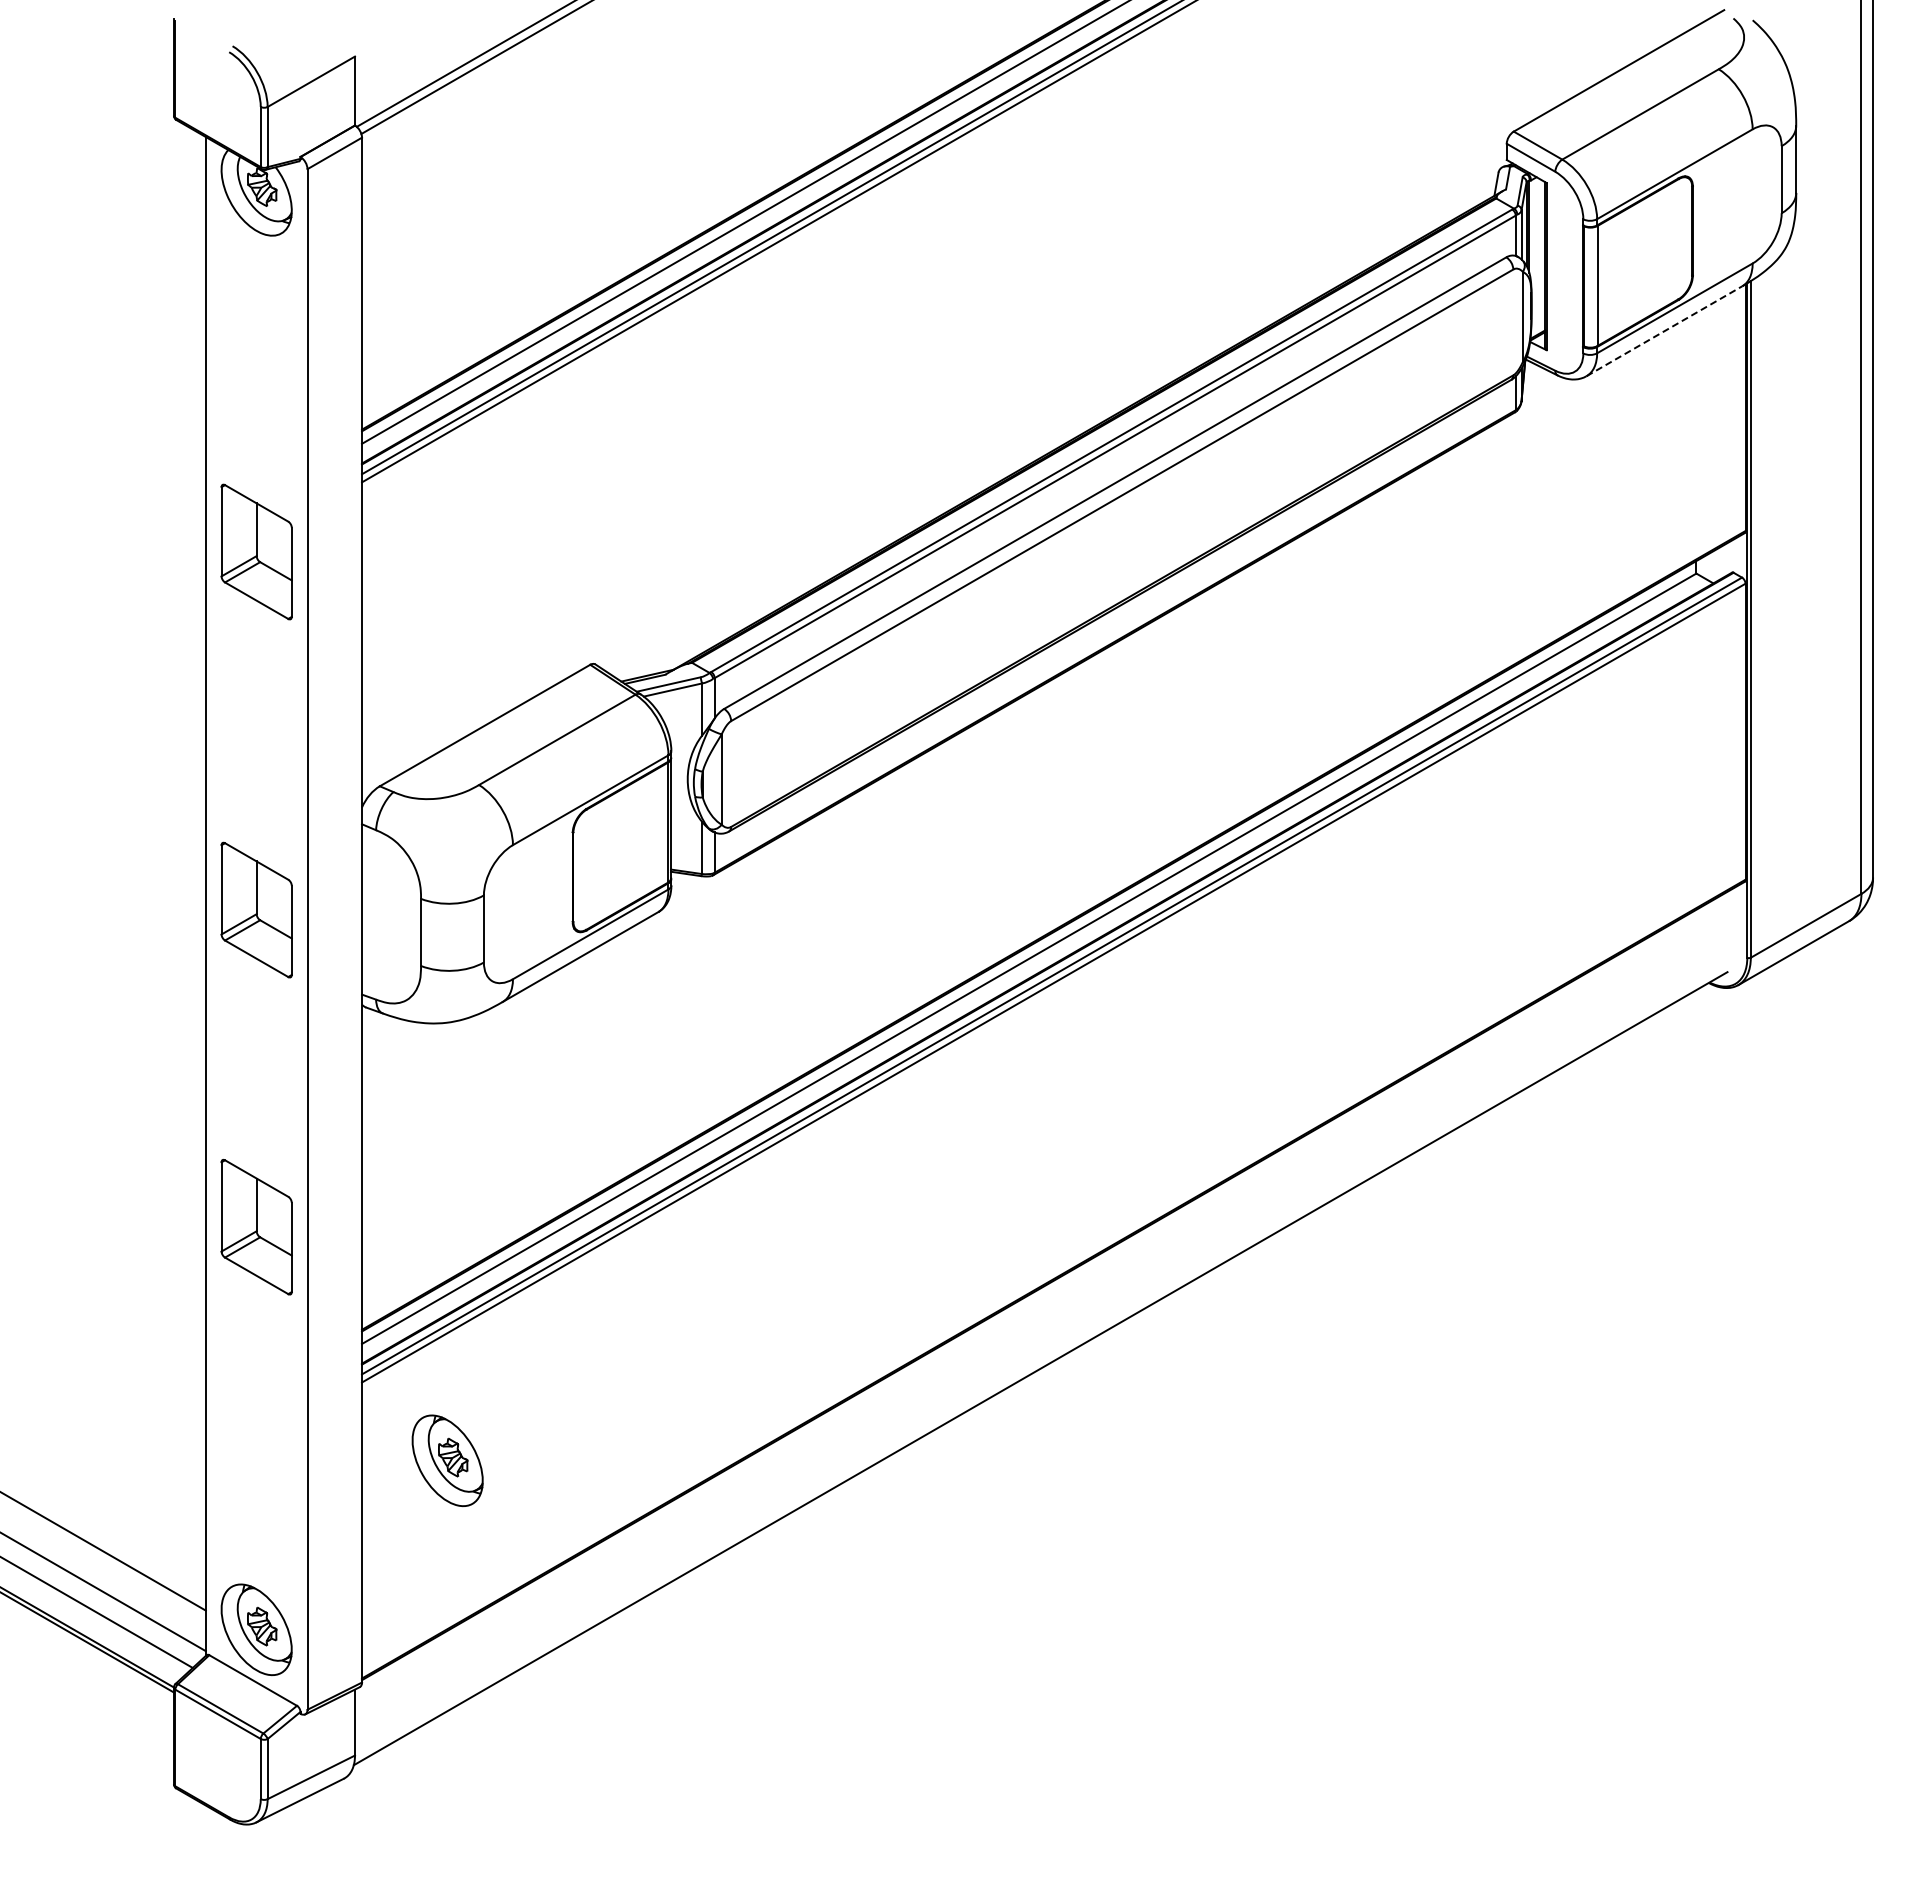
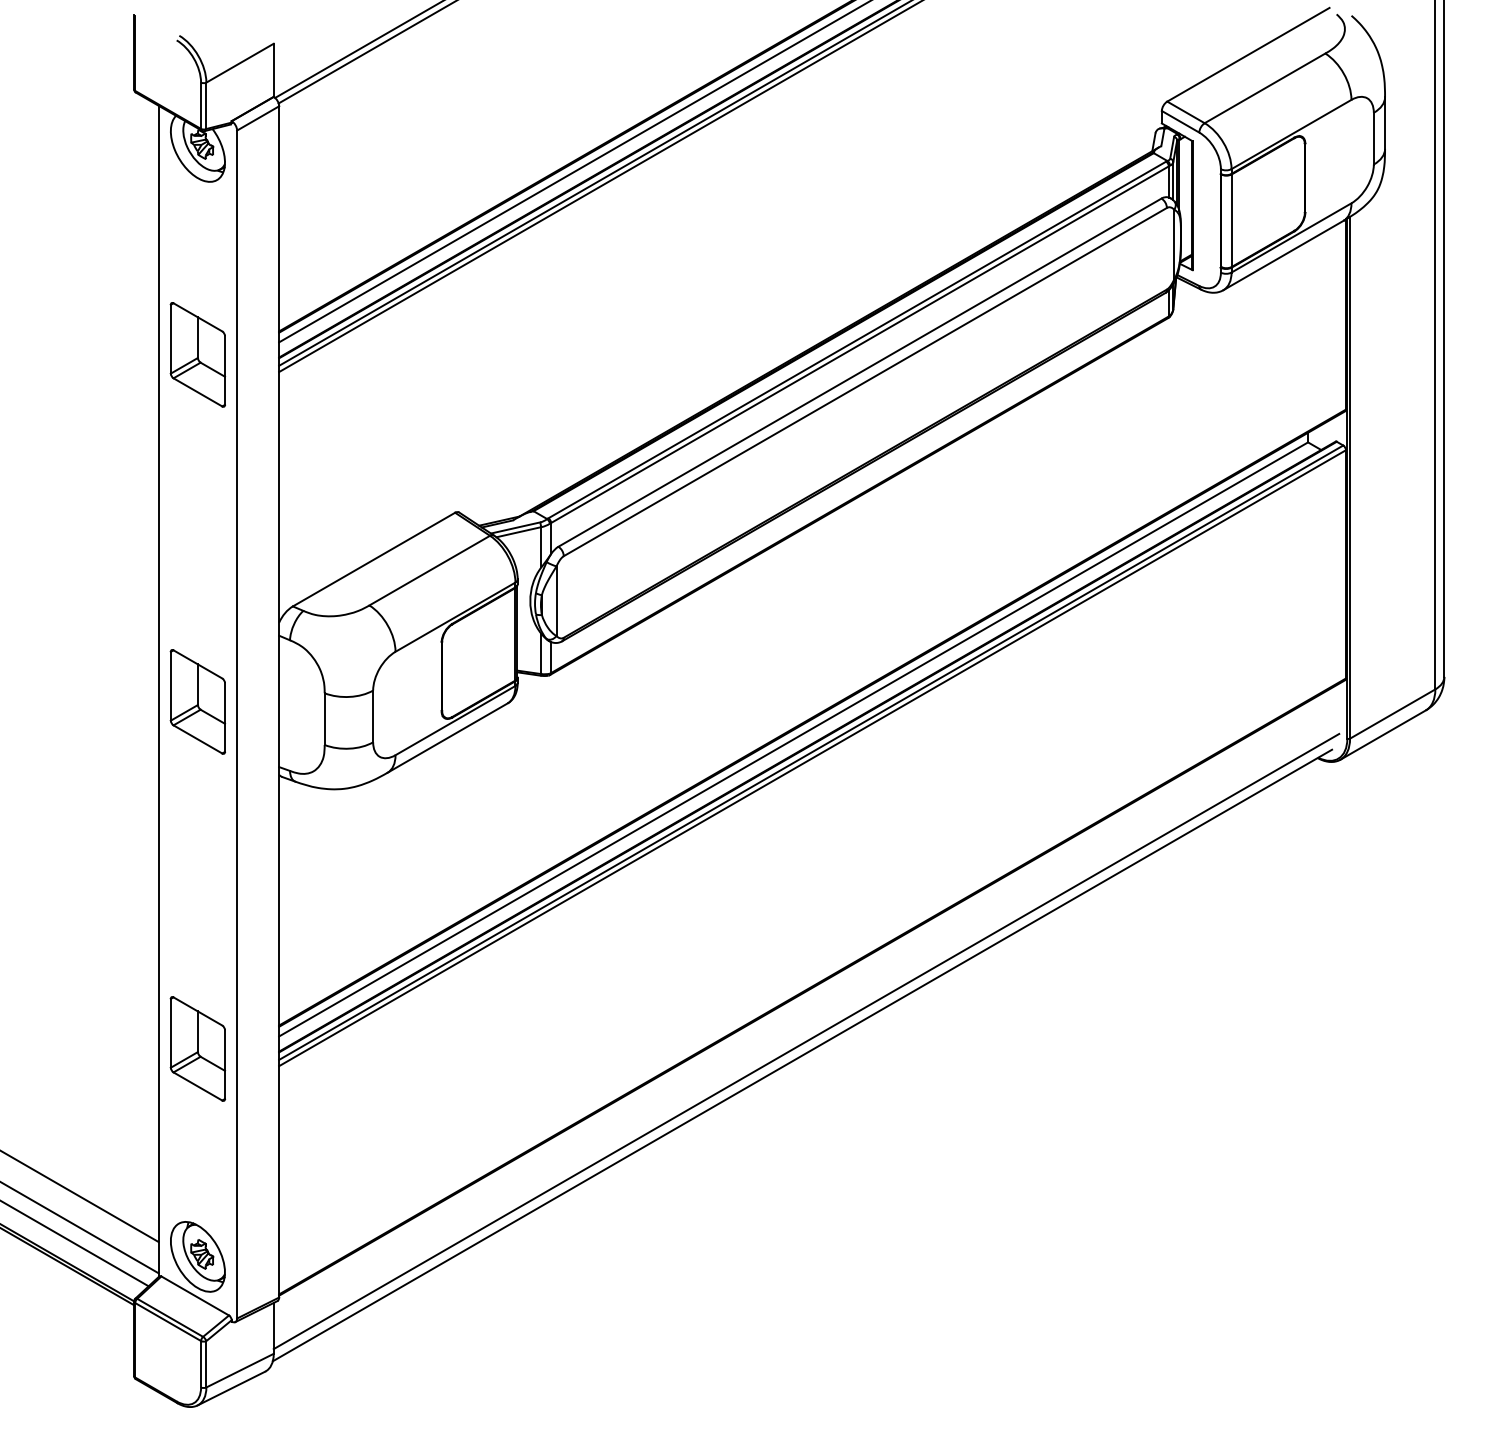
line: (1664, 331) -> (1283, 255), dashed -> solid
part: (256, 551) -> (197, 354), moved
part: (256, 1227) -> (197, 1049), moved
line: (1045, 1350) -> (806, 1041), added
part: (447, 1460) -> (345, 1126), removed

